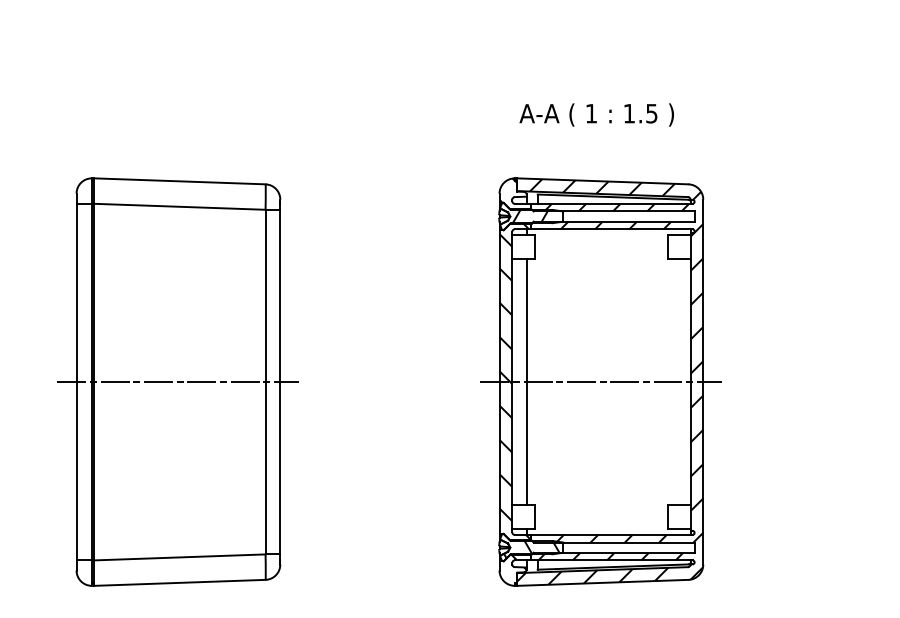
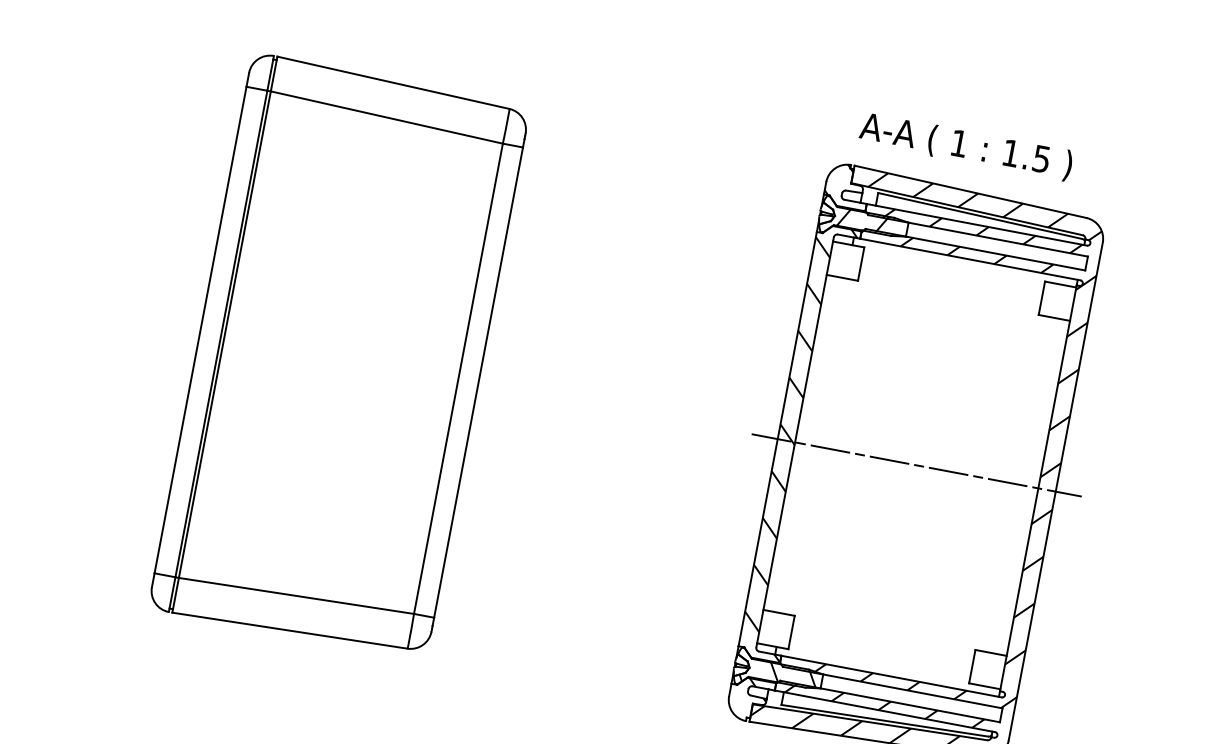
text: (596, 114) -> (965, 145), moved
line: (526, 381) -> (814, 445), removed
line: (178, 382) -> (339, 356), removed

